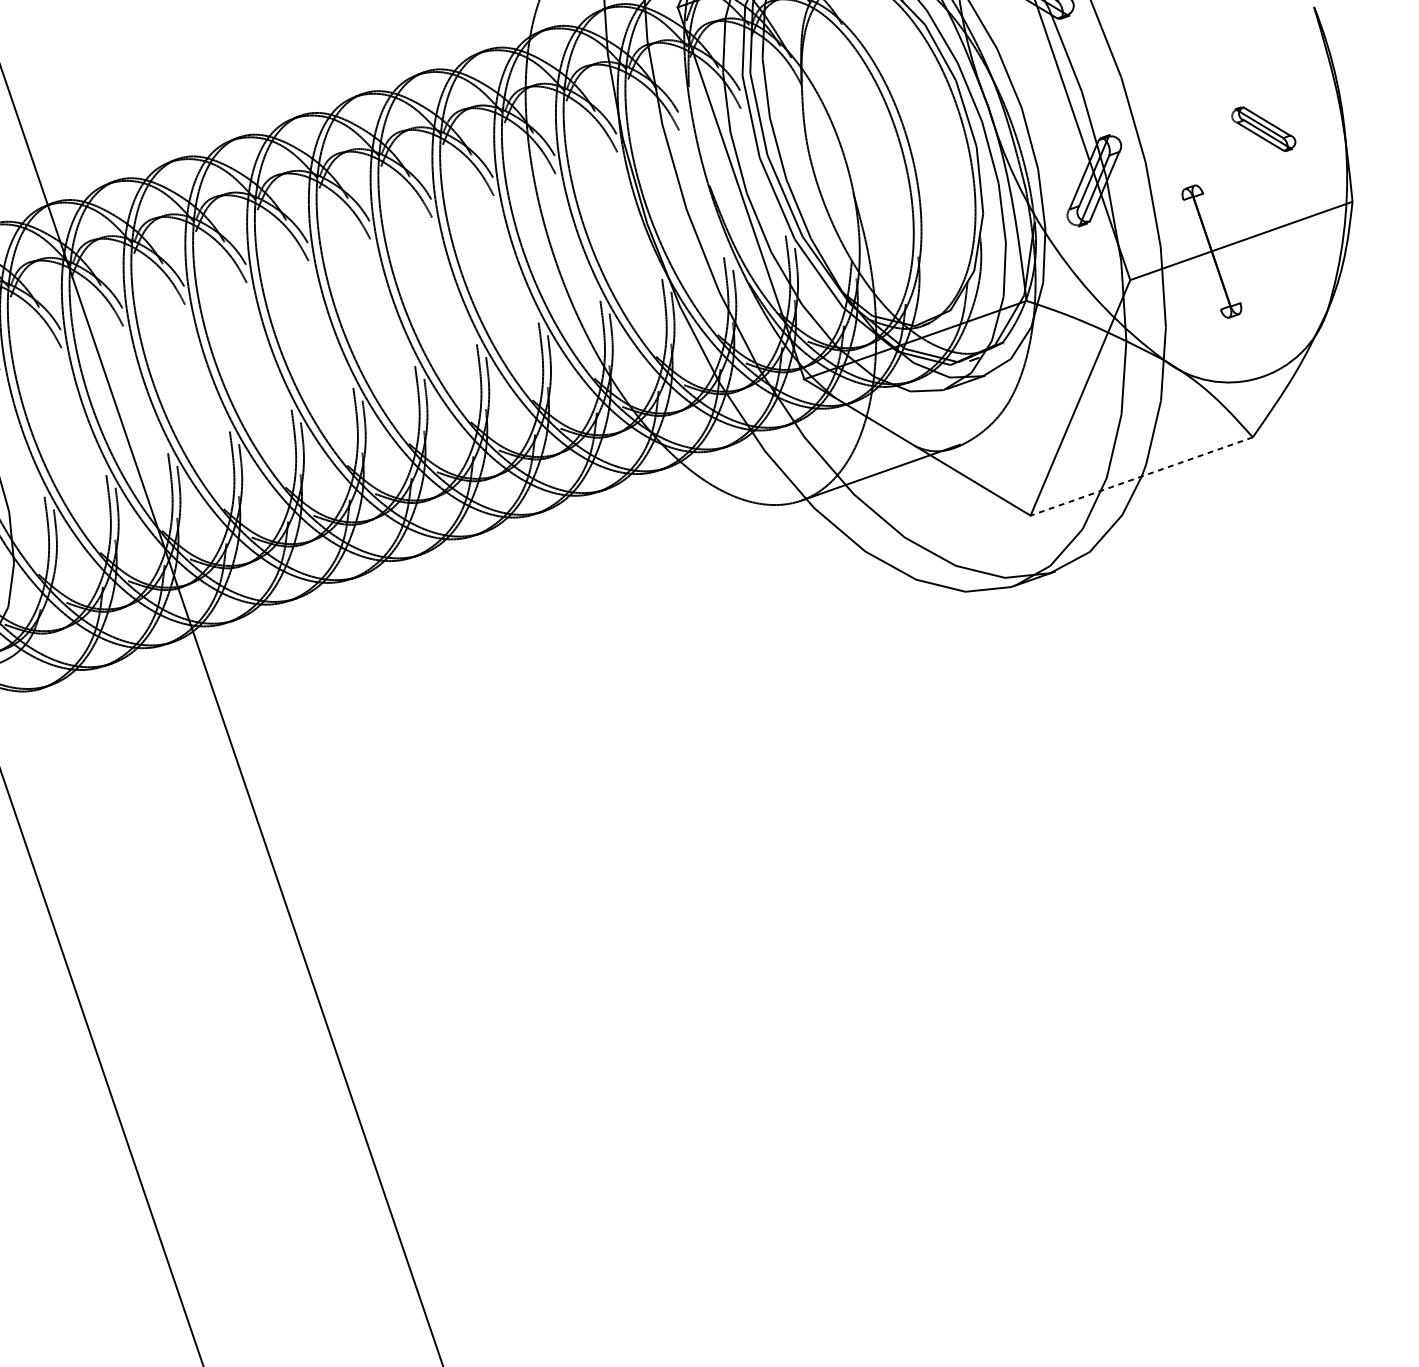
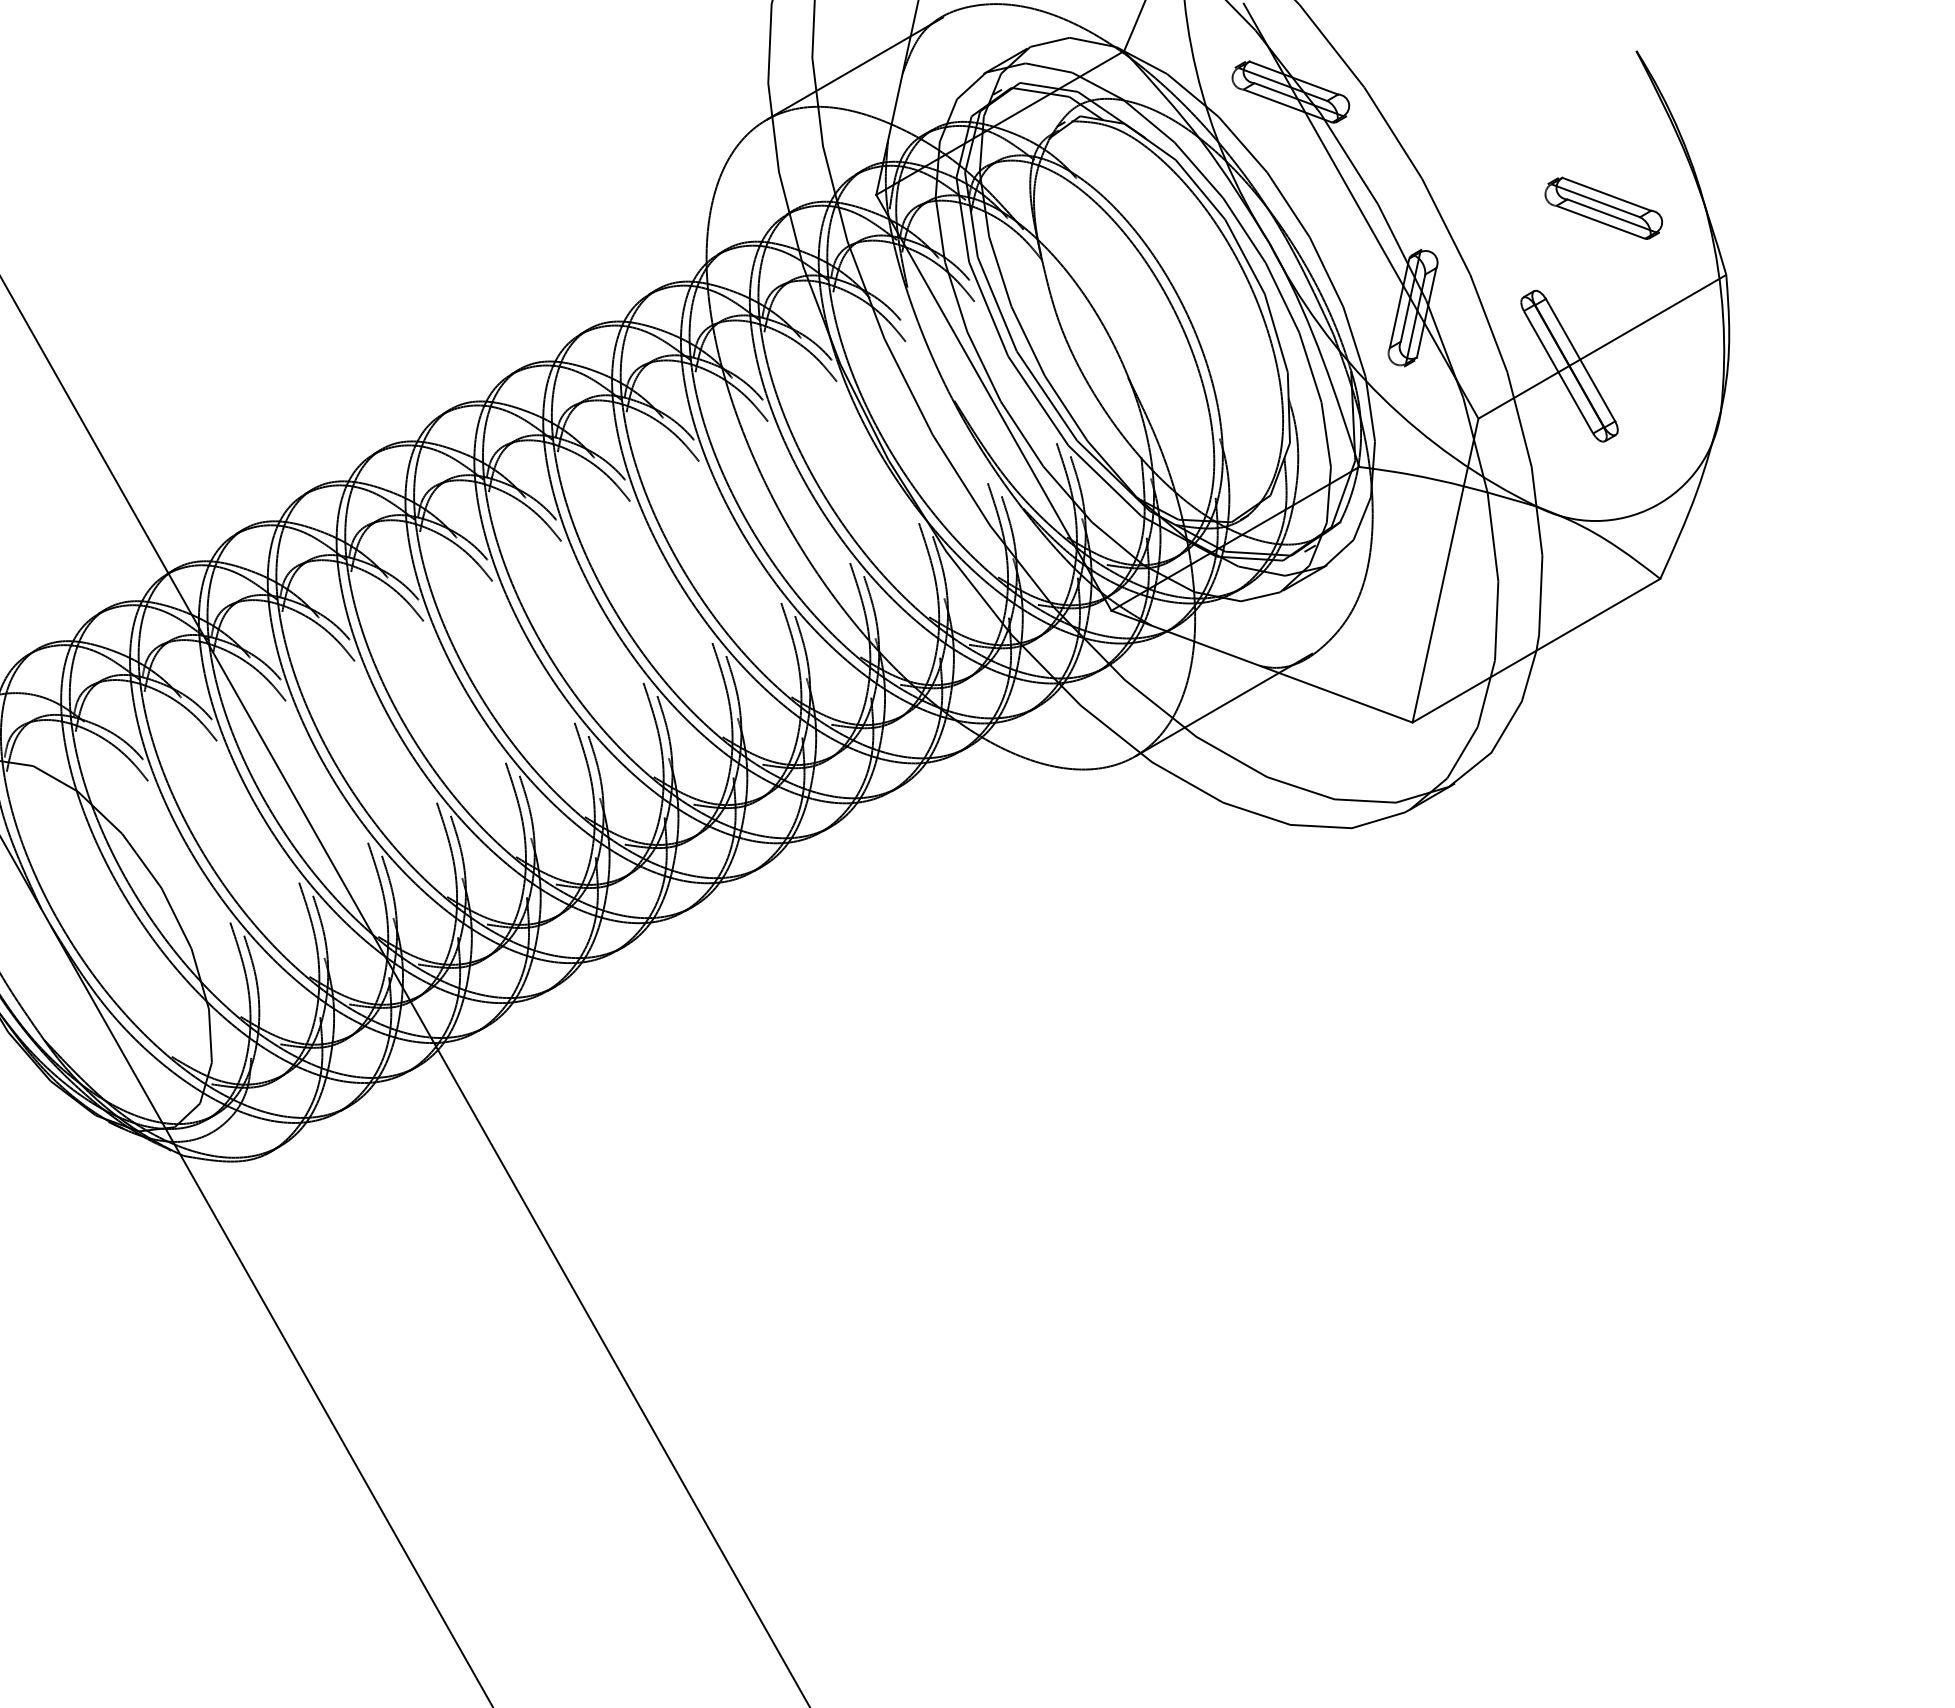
part: (1263, 128) -> (1603, 207), size x1.43
line: (1221, 247) -> (1580, 359), added
line: (1202, 255) -> (1558, 372), added
line: (1141, 476) -> (1536, 650), dashed -> solid

